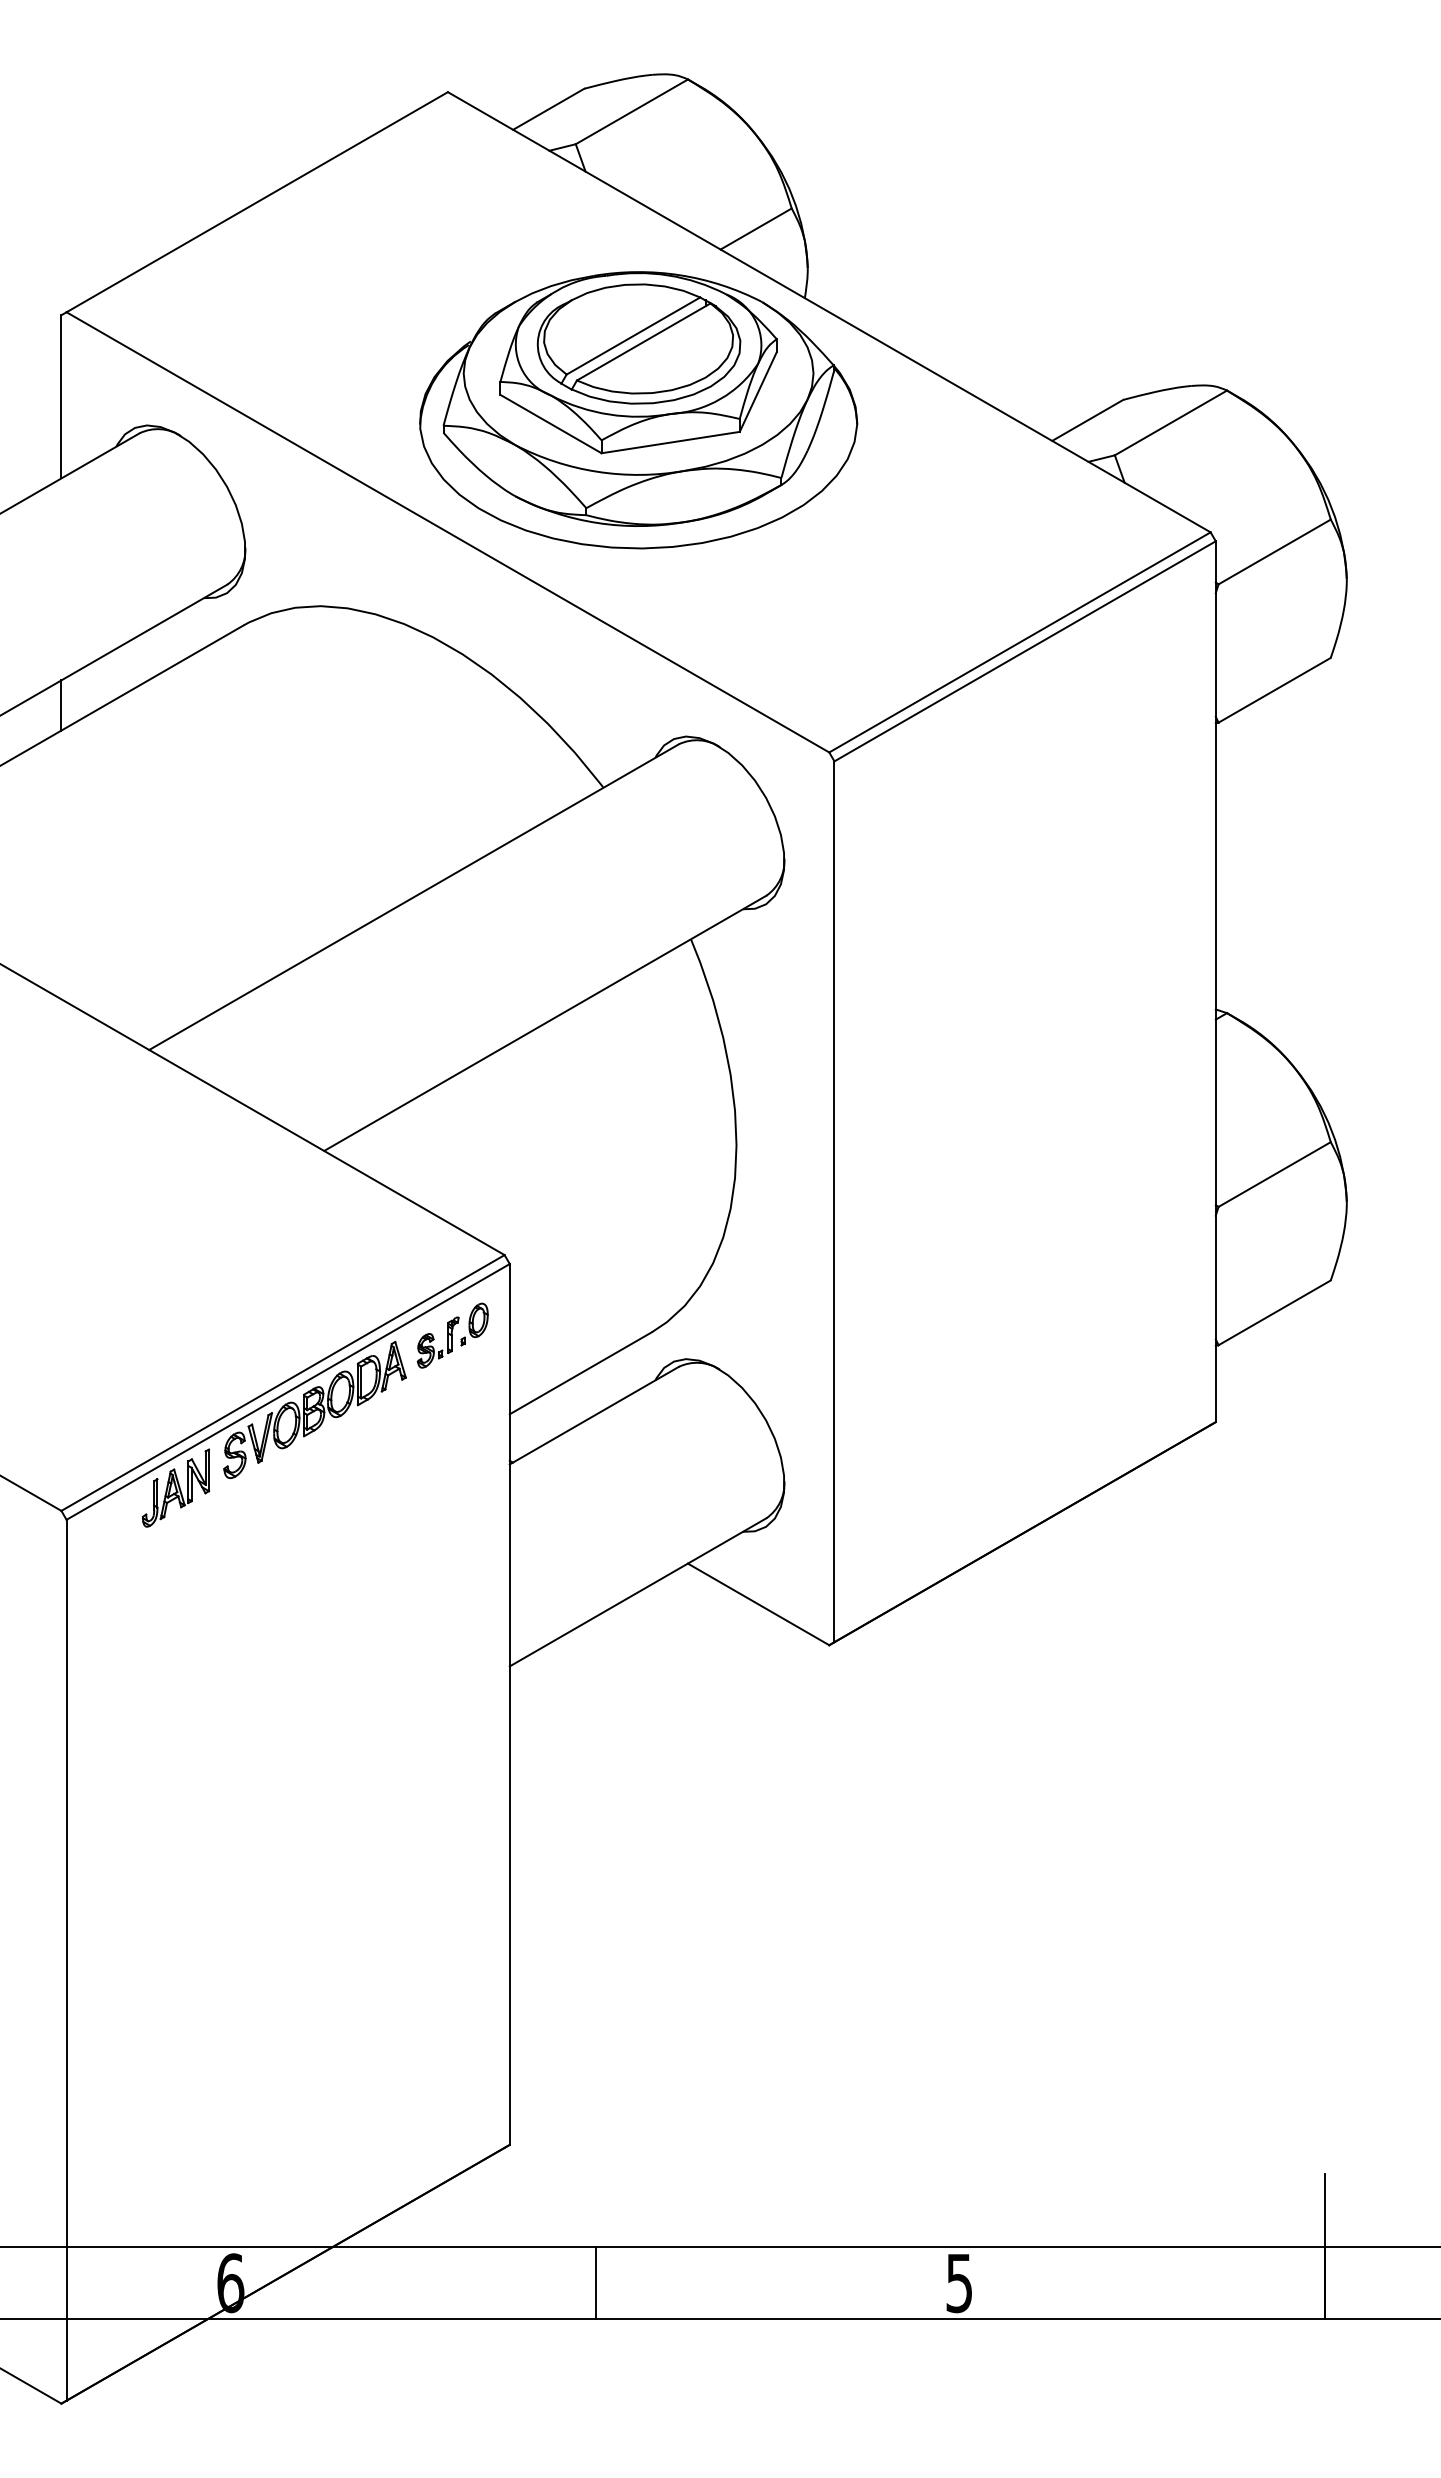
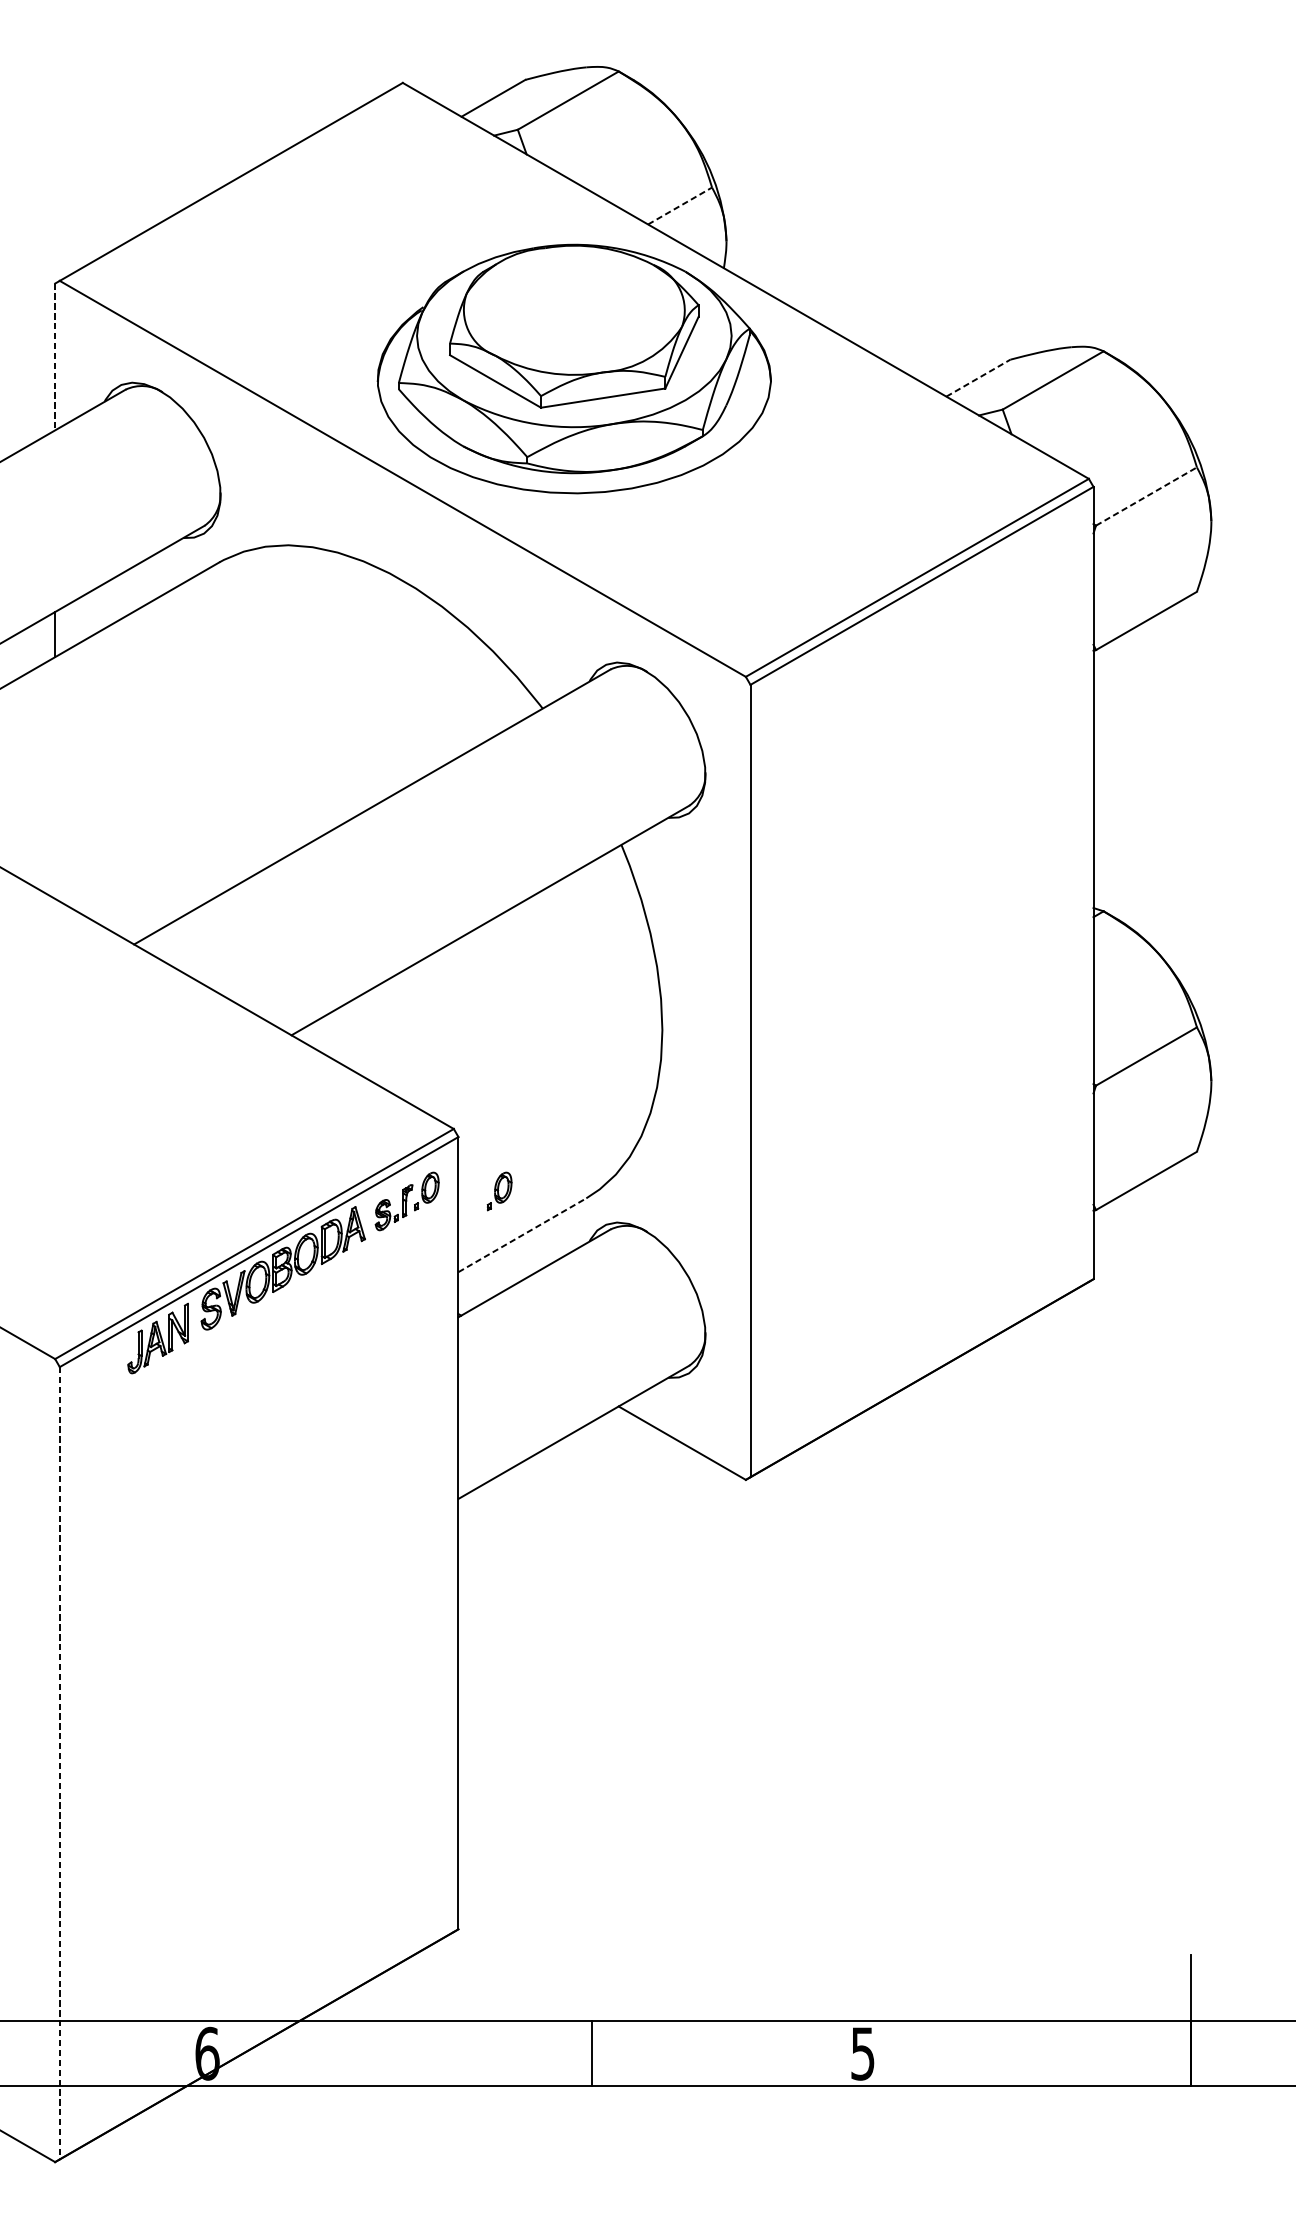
line: (756, 228) -> (680, 205), solid -> dashed
part: (638, 343) -> (574, 308), removed
line: (61, 396) -> (55, 356), solid -> dashed
line: (1088, 420) -> (979, 378), solid -> dashed
line: (1274, 551) -> (1146, 496), solid -> dashed
part: (555, 1324) -> (499, 1191), added
line: (581, 1373) -> (522, 1235), solid -> dashed
line: (66, 1960) -> (59, 1763), solid -> dashed
line: (595, 2282) -> (591, 2053), moved

